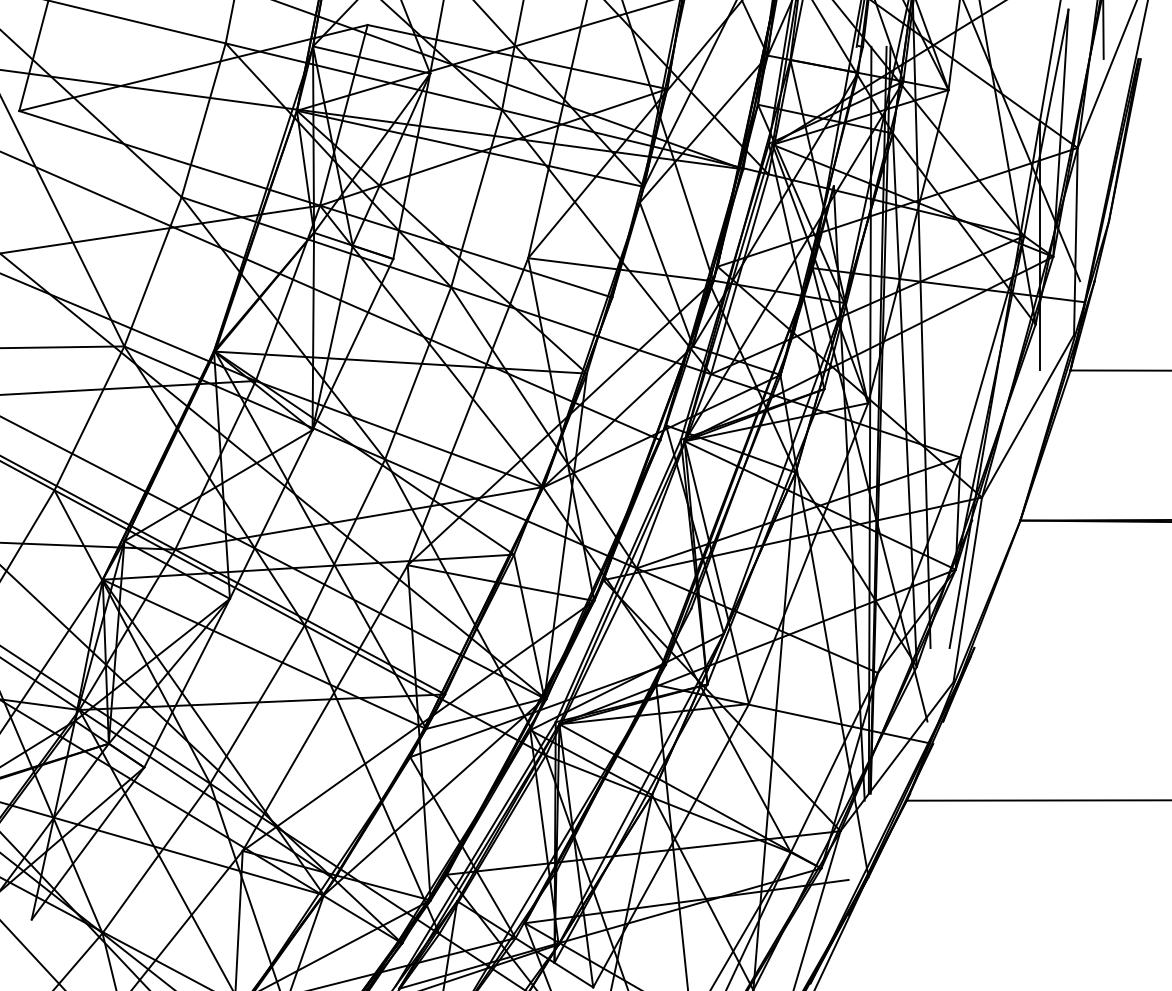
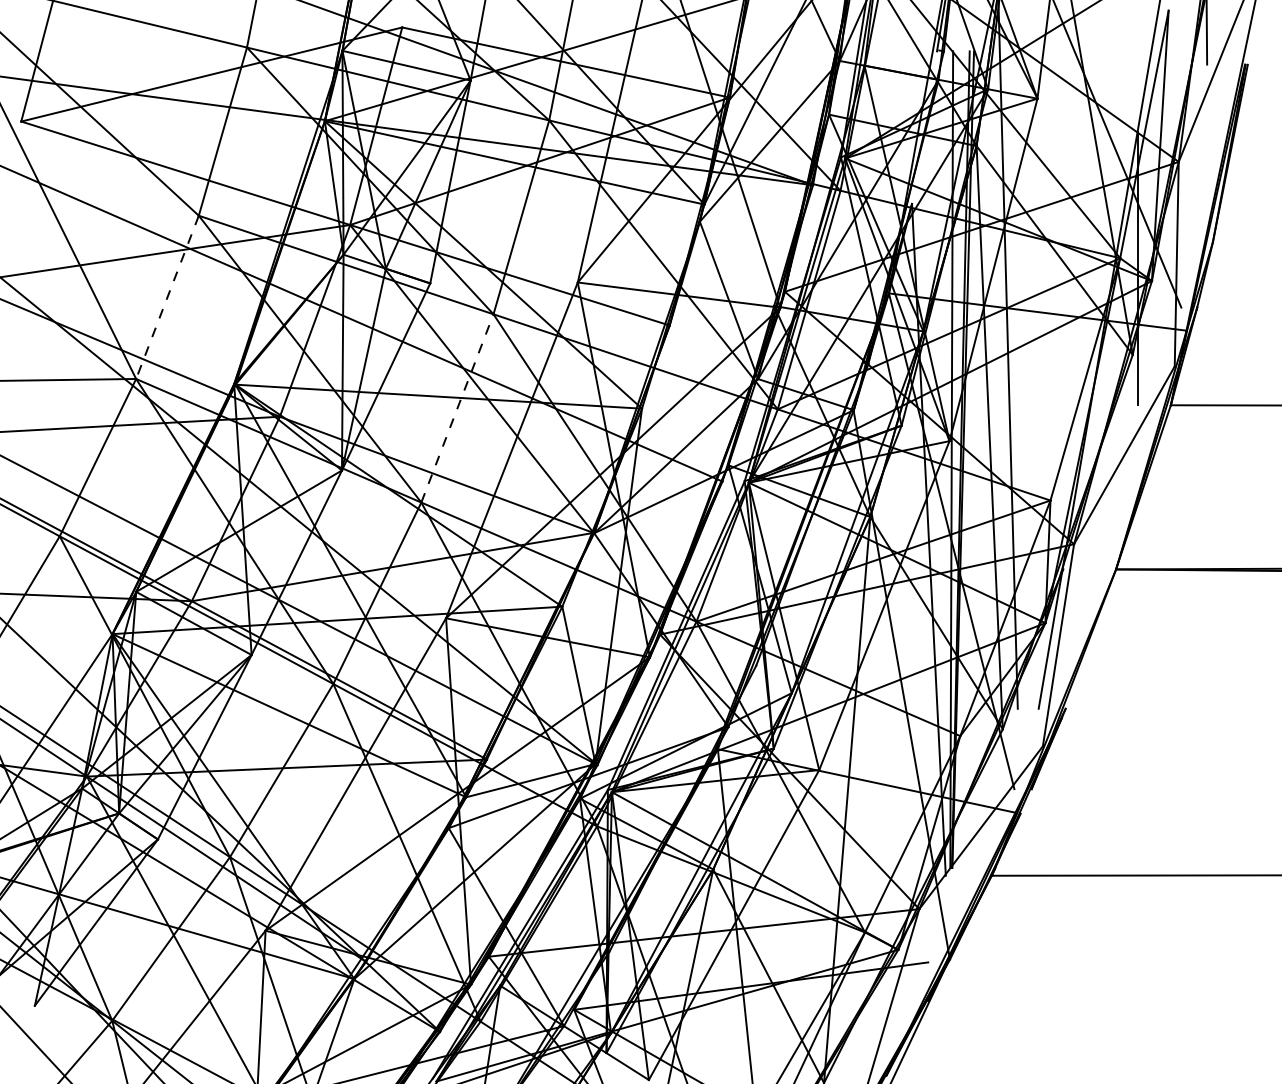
line: (153, 271) -> (167, 297), solid -> dashed
line: (418, 373) -> (457, 408), solid -> dashed

